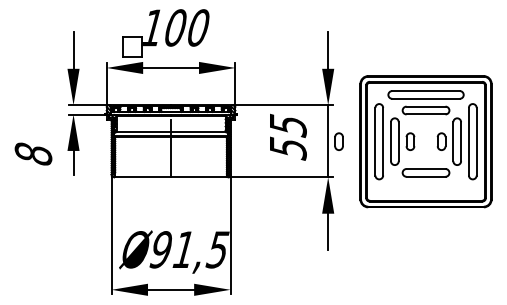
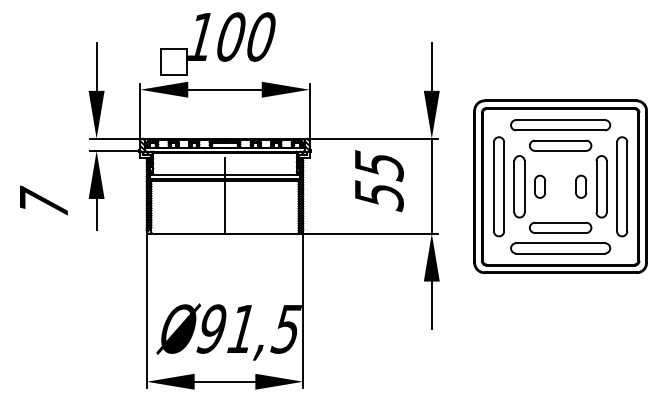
part: (339, 141) -> (446, 186), removed
text: (33, 152) -> (43, 201), 8 -> 7
part: (425, 188) -> (560, 248), added

